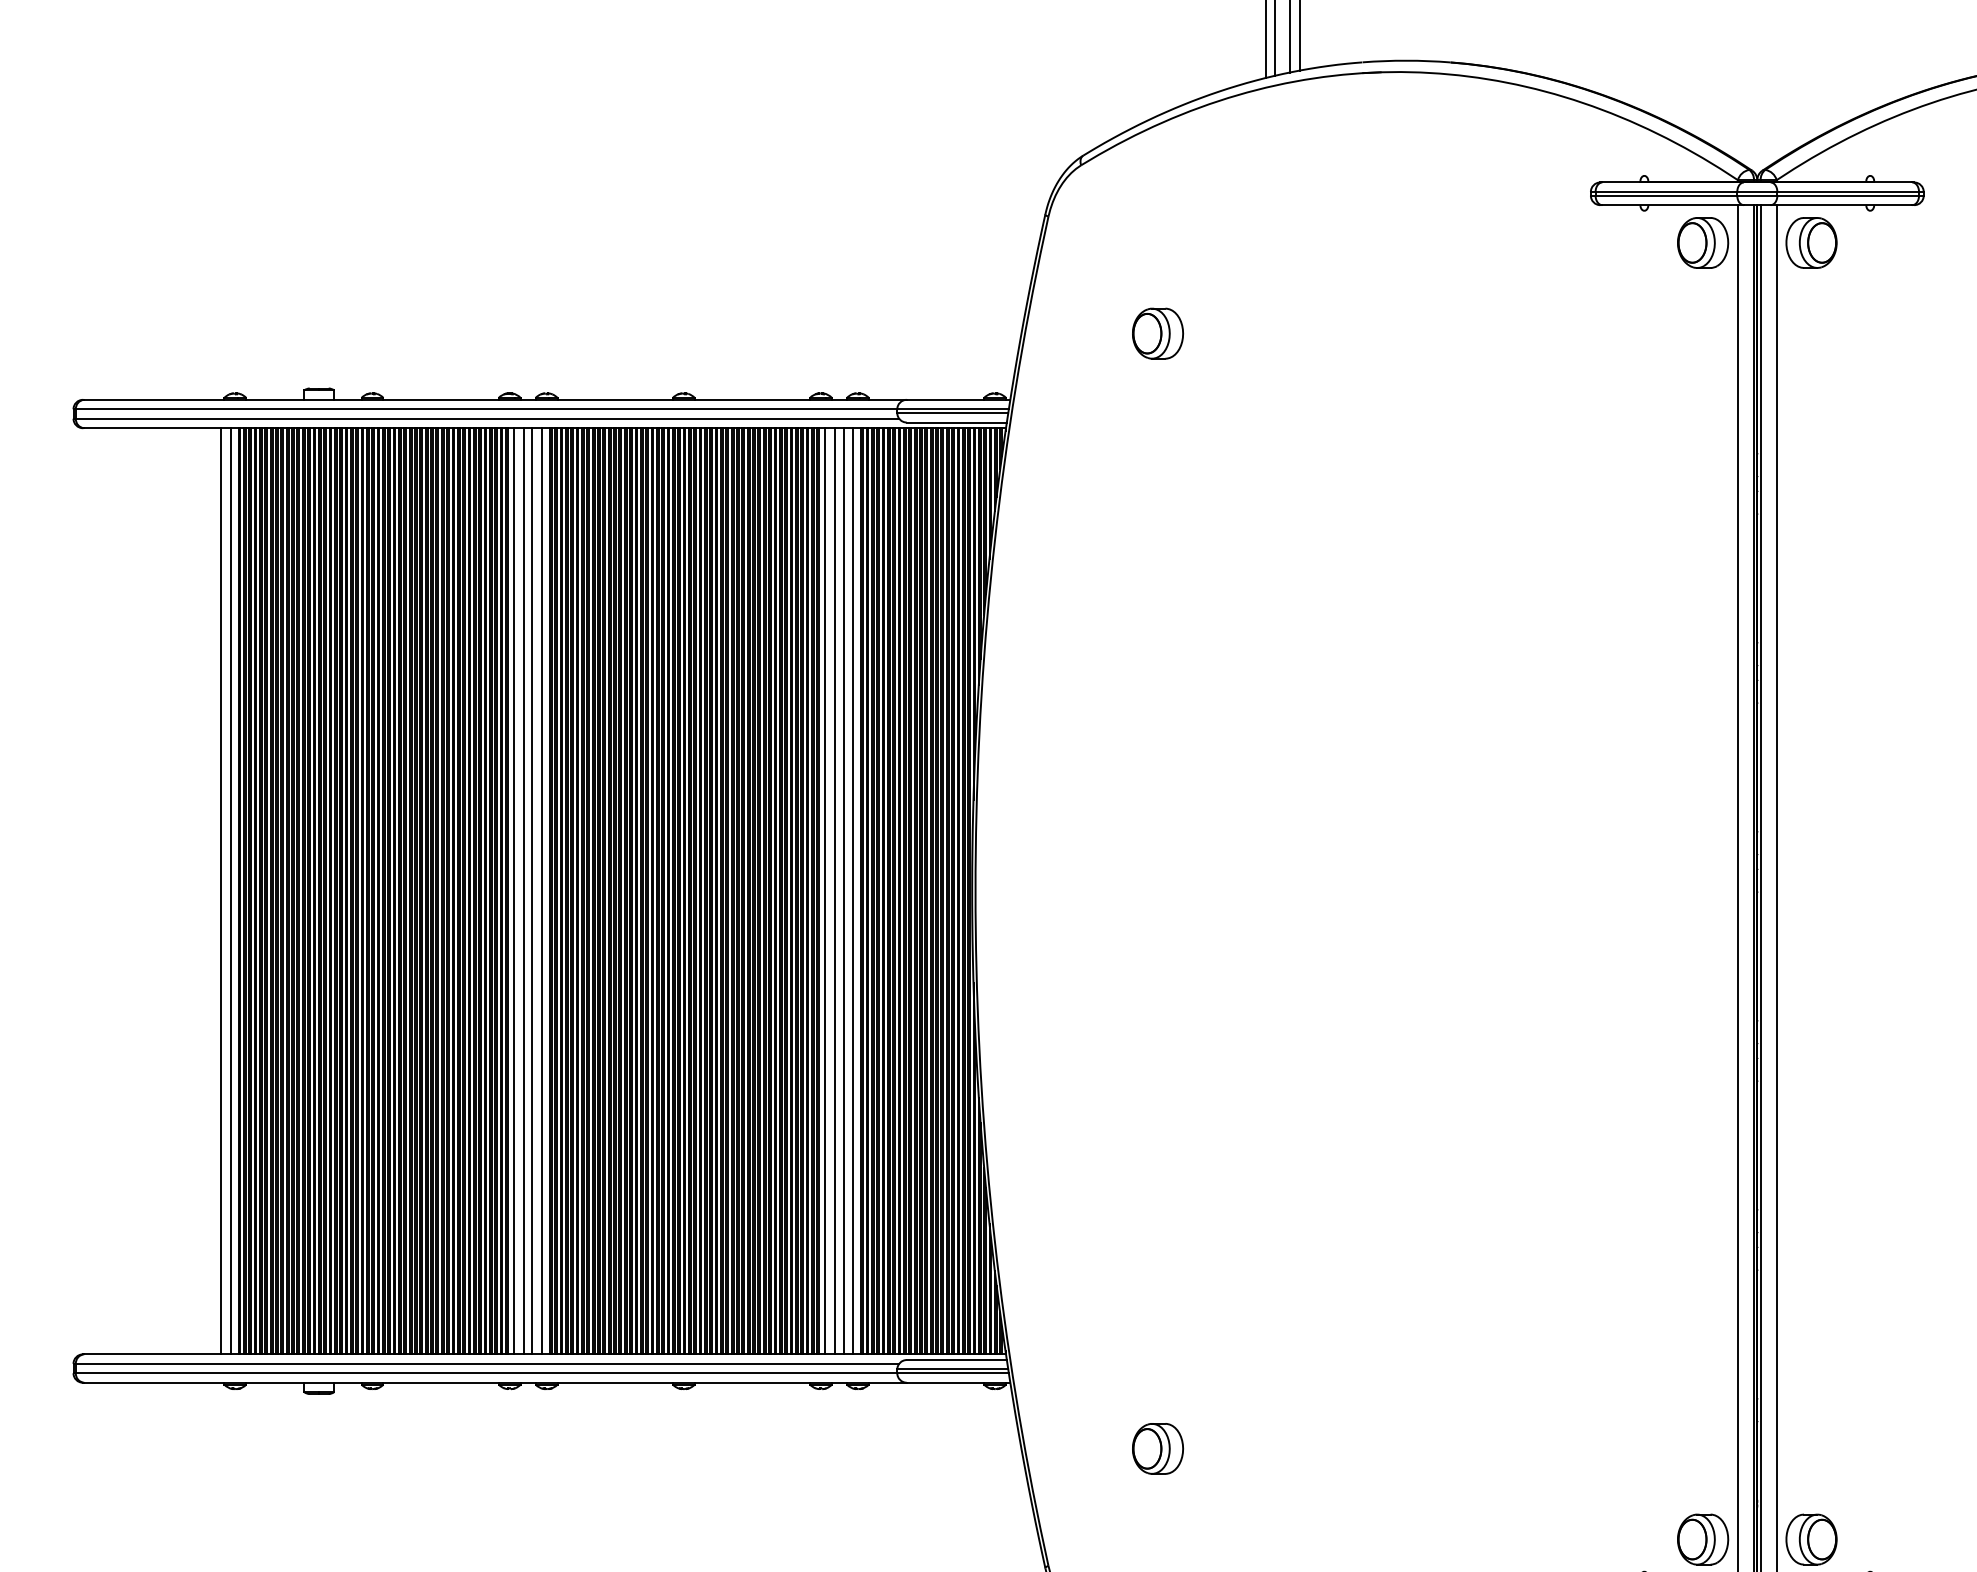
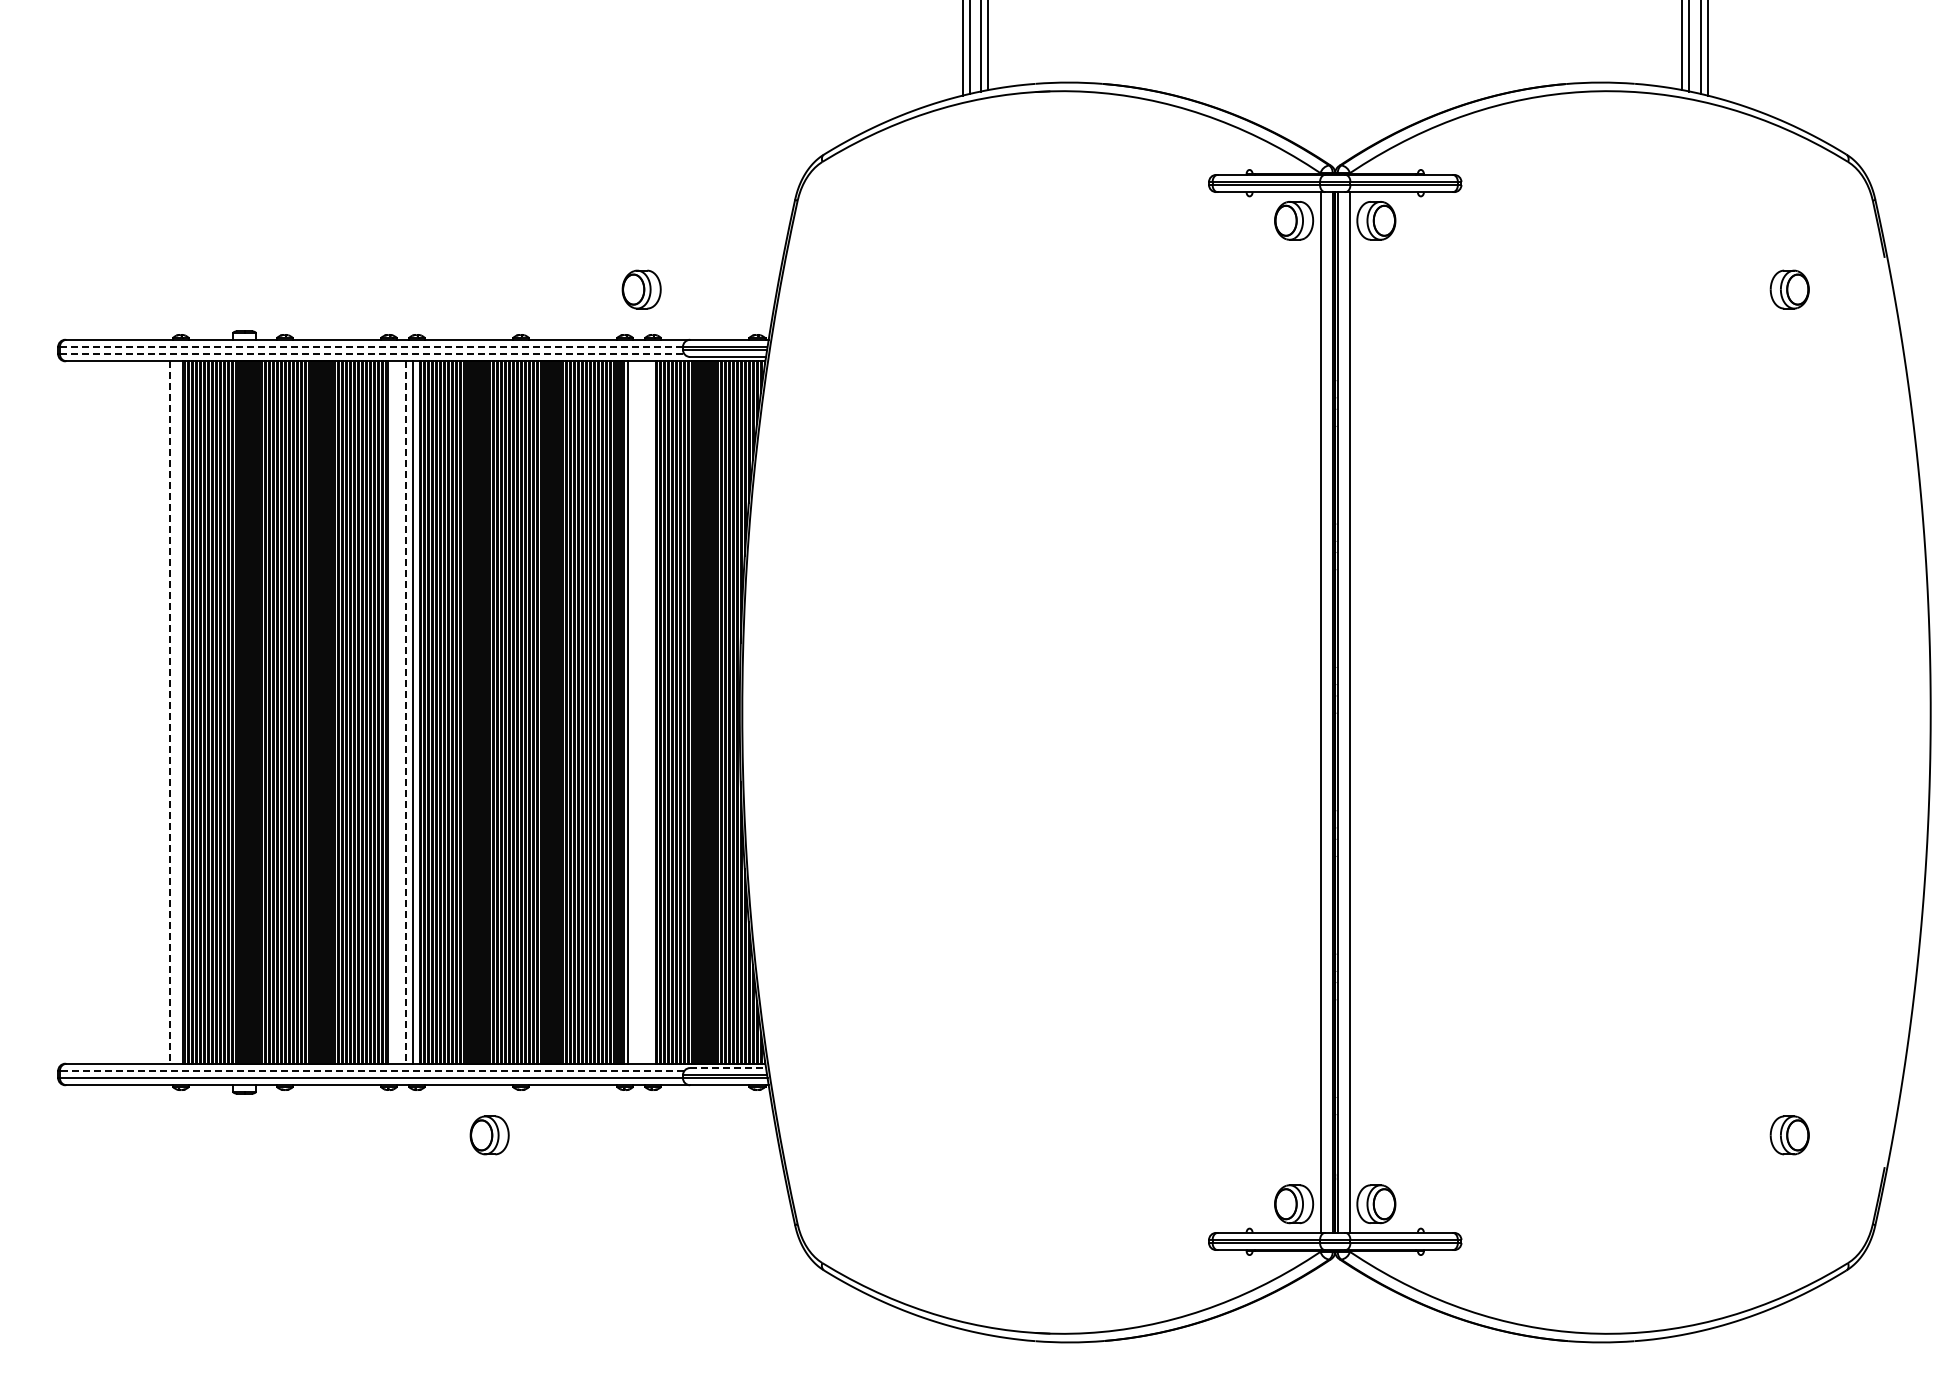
part: (1157, 333) -> (641, 289), moved
line: (485, 408) -> (370, 346), solid -> dashed
line: (487, 419) -> (372, 354), solid -> dashed
line: (230, 891) -> (177, 712), removed
line: (514, 891) -> (392, 712), removed
line: (523, 891) -> (399, 712), removed
line: (834, 891) -> (635, 712), removed
line: (843, 891) -> (642, 712), removed
line: (853, 891) -> (649, 712), removed
line: (221, 892) -> (170, 713), solid -> dashed
line: (532, 892) -> (406, 713), solid -> dashed
line: (957, 1360) -> (728, 1068), solid -> dashed
line: (486, 1363) -> (371, 1070), solid -> dashed
part: (1157, 1448) -> (489, 1135), moved

